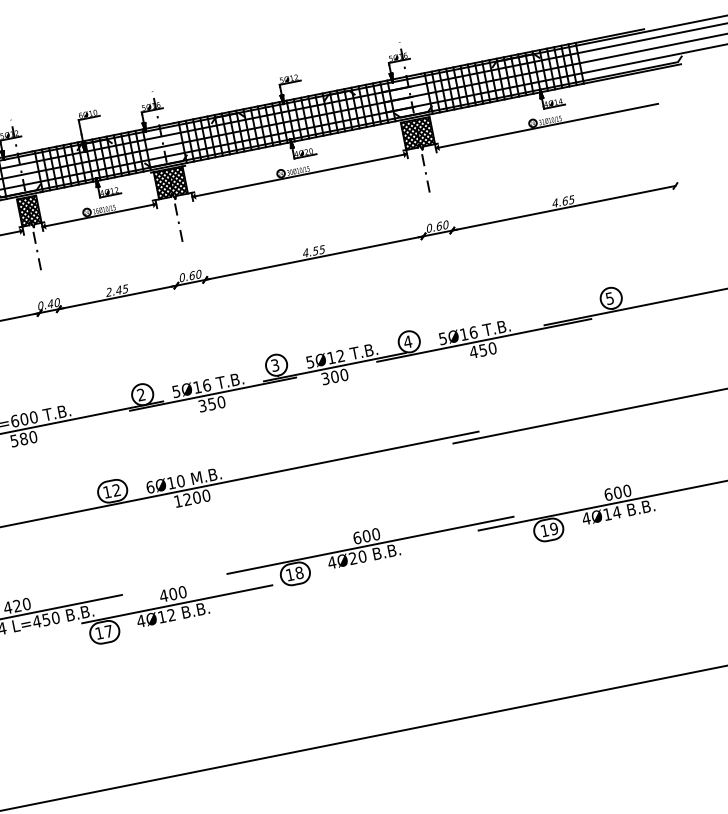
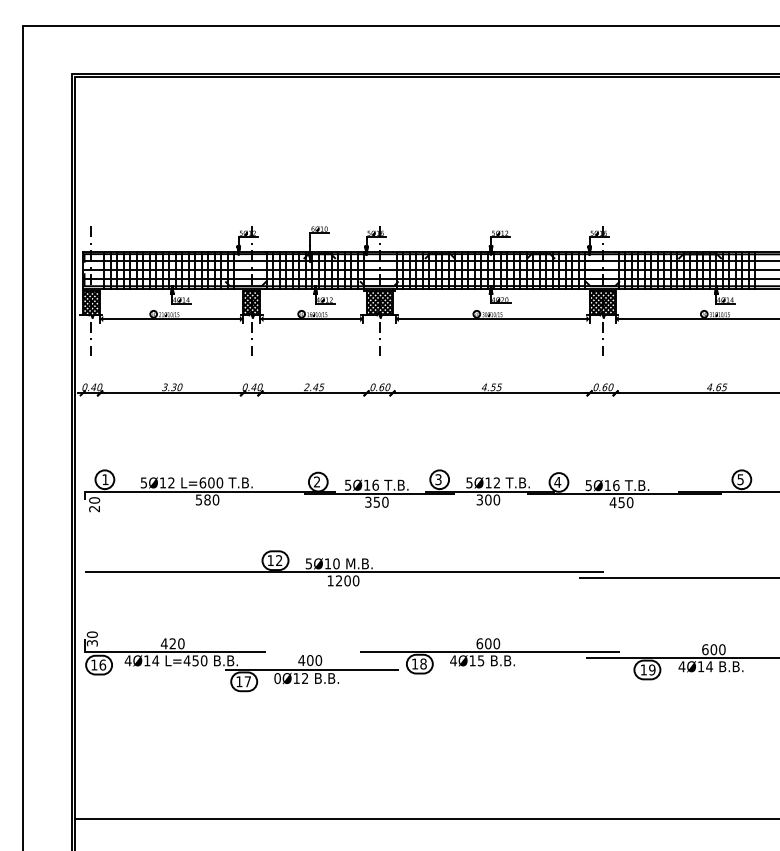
text: (149, 487) -> (308, 563), 6Ø10 -> 5Ø10
text: (357, 557) -> (476, 660), 4Ø20 -> 4Ø15
text: (140, 621) -> (277, 678), 4Ø12 -> 0Ø12

